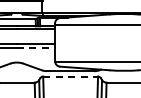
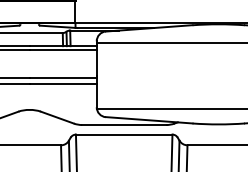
line: (36, 48) -> (64, 85), dashed -> solid
line: (71, 76) -> (125, 134), dashed -> solid

